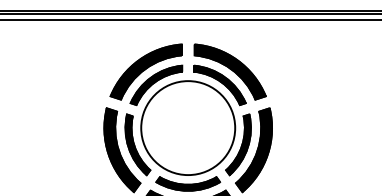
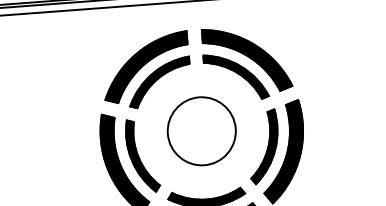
circle: (188, 128) -> (202, 131), size x0.6

